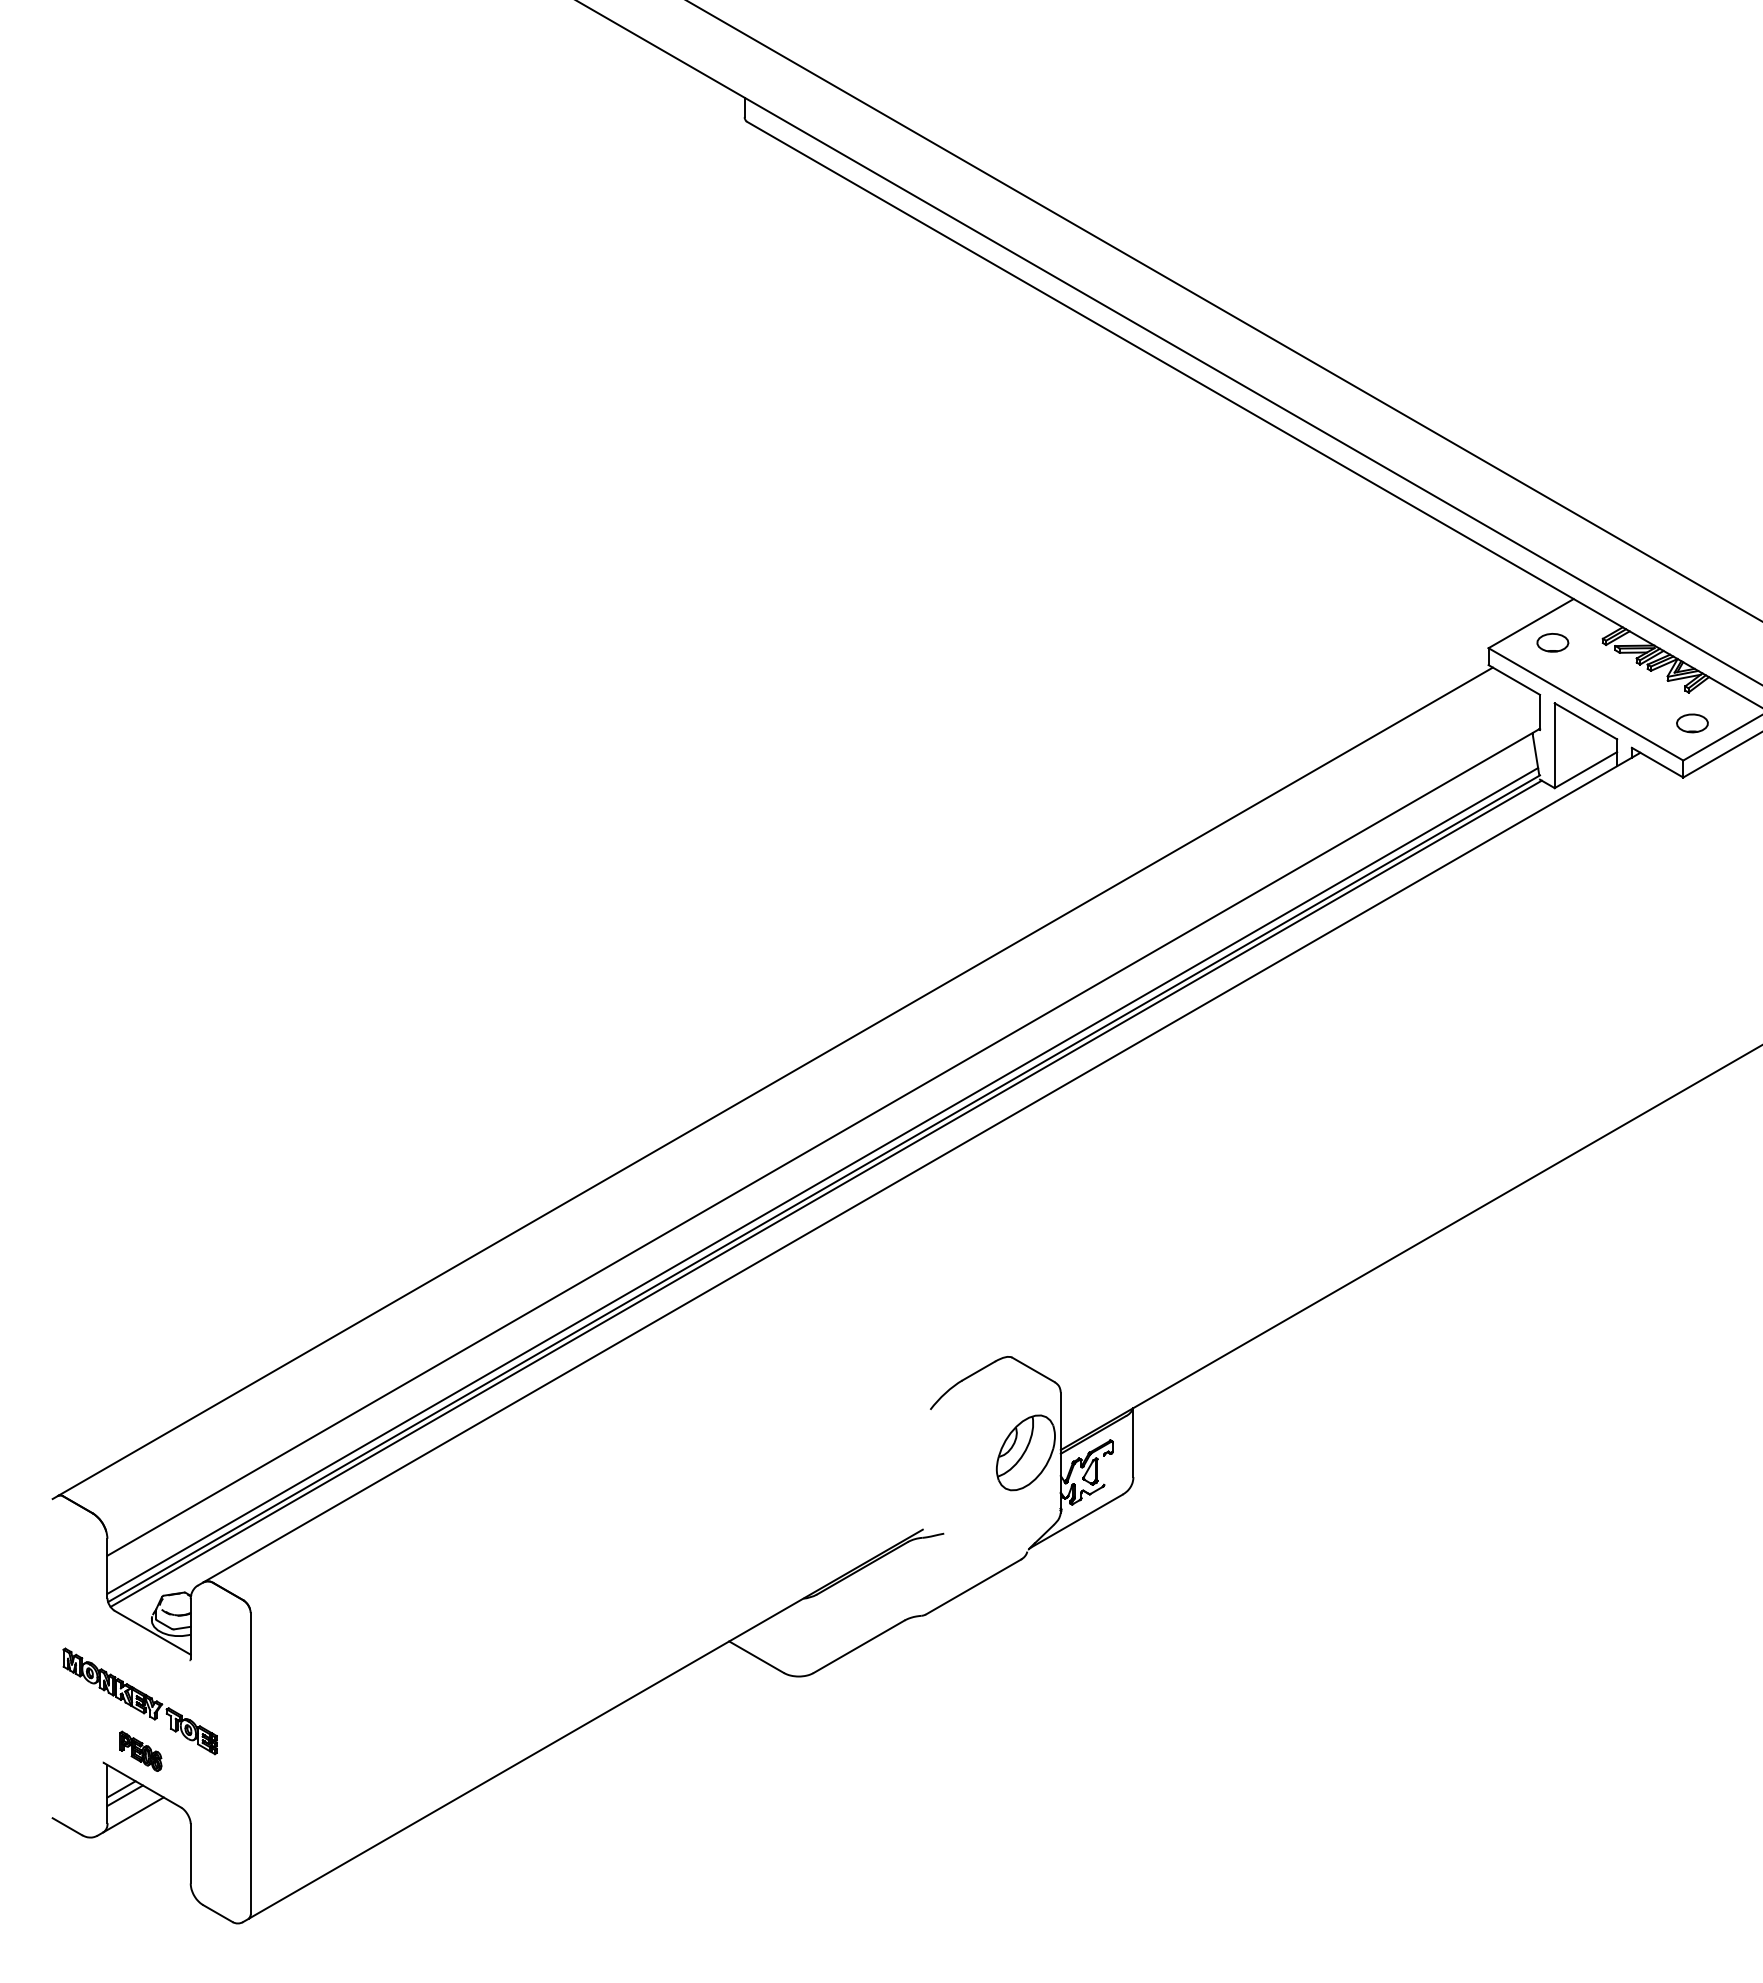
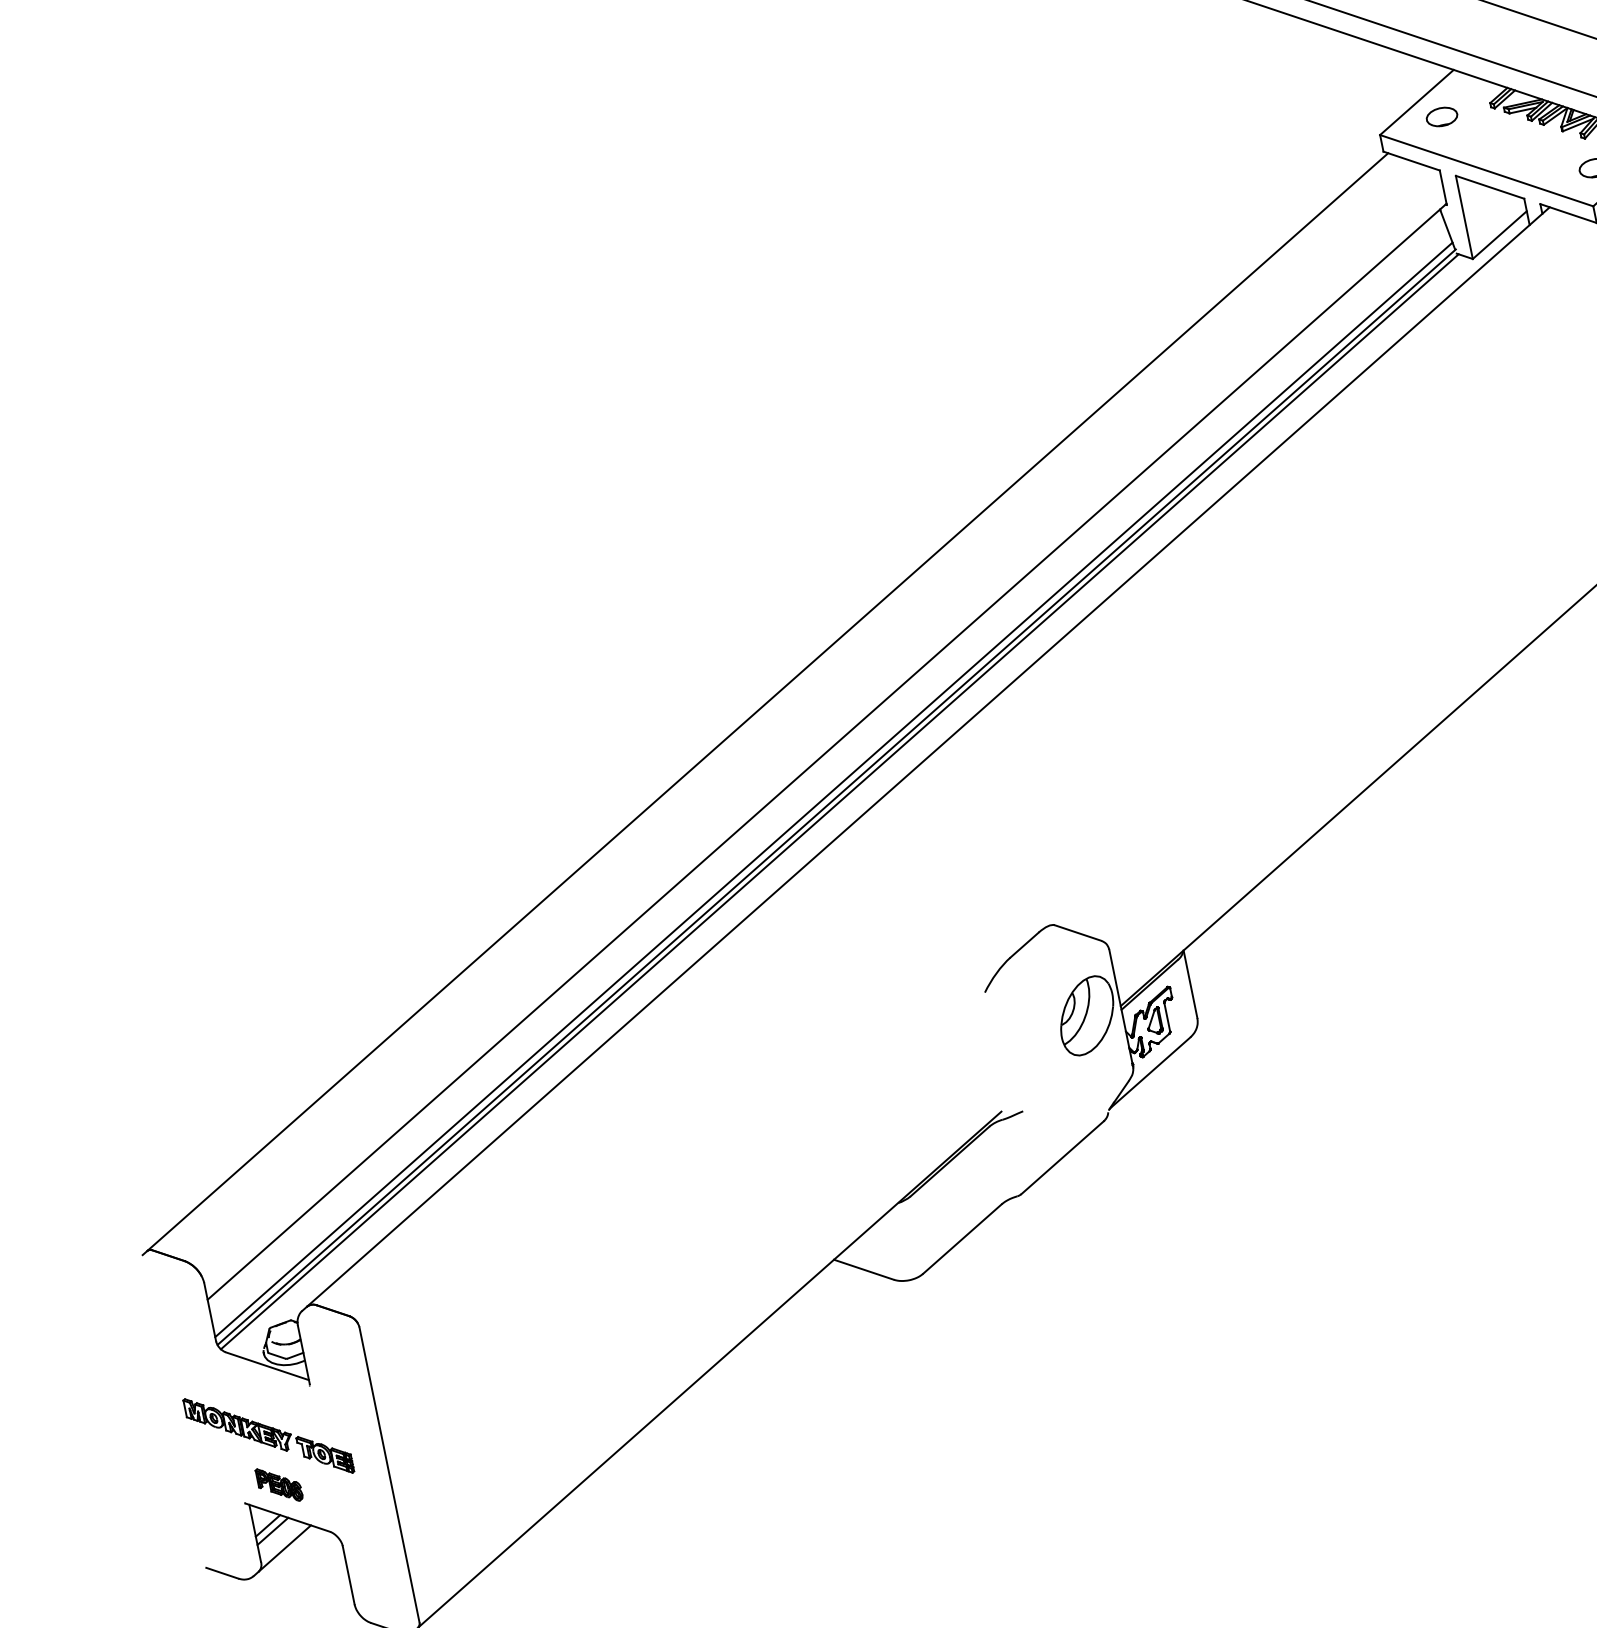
line: (1104, 1469) -> (1167, 1016), added

